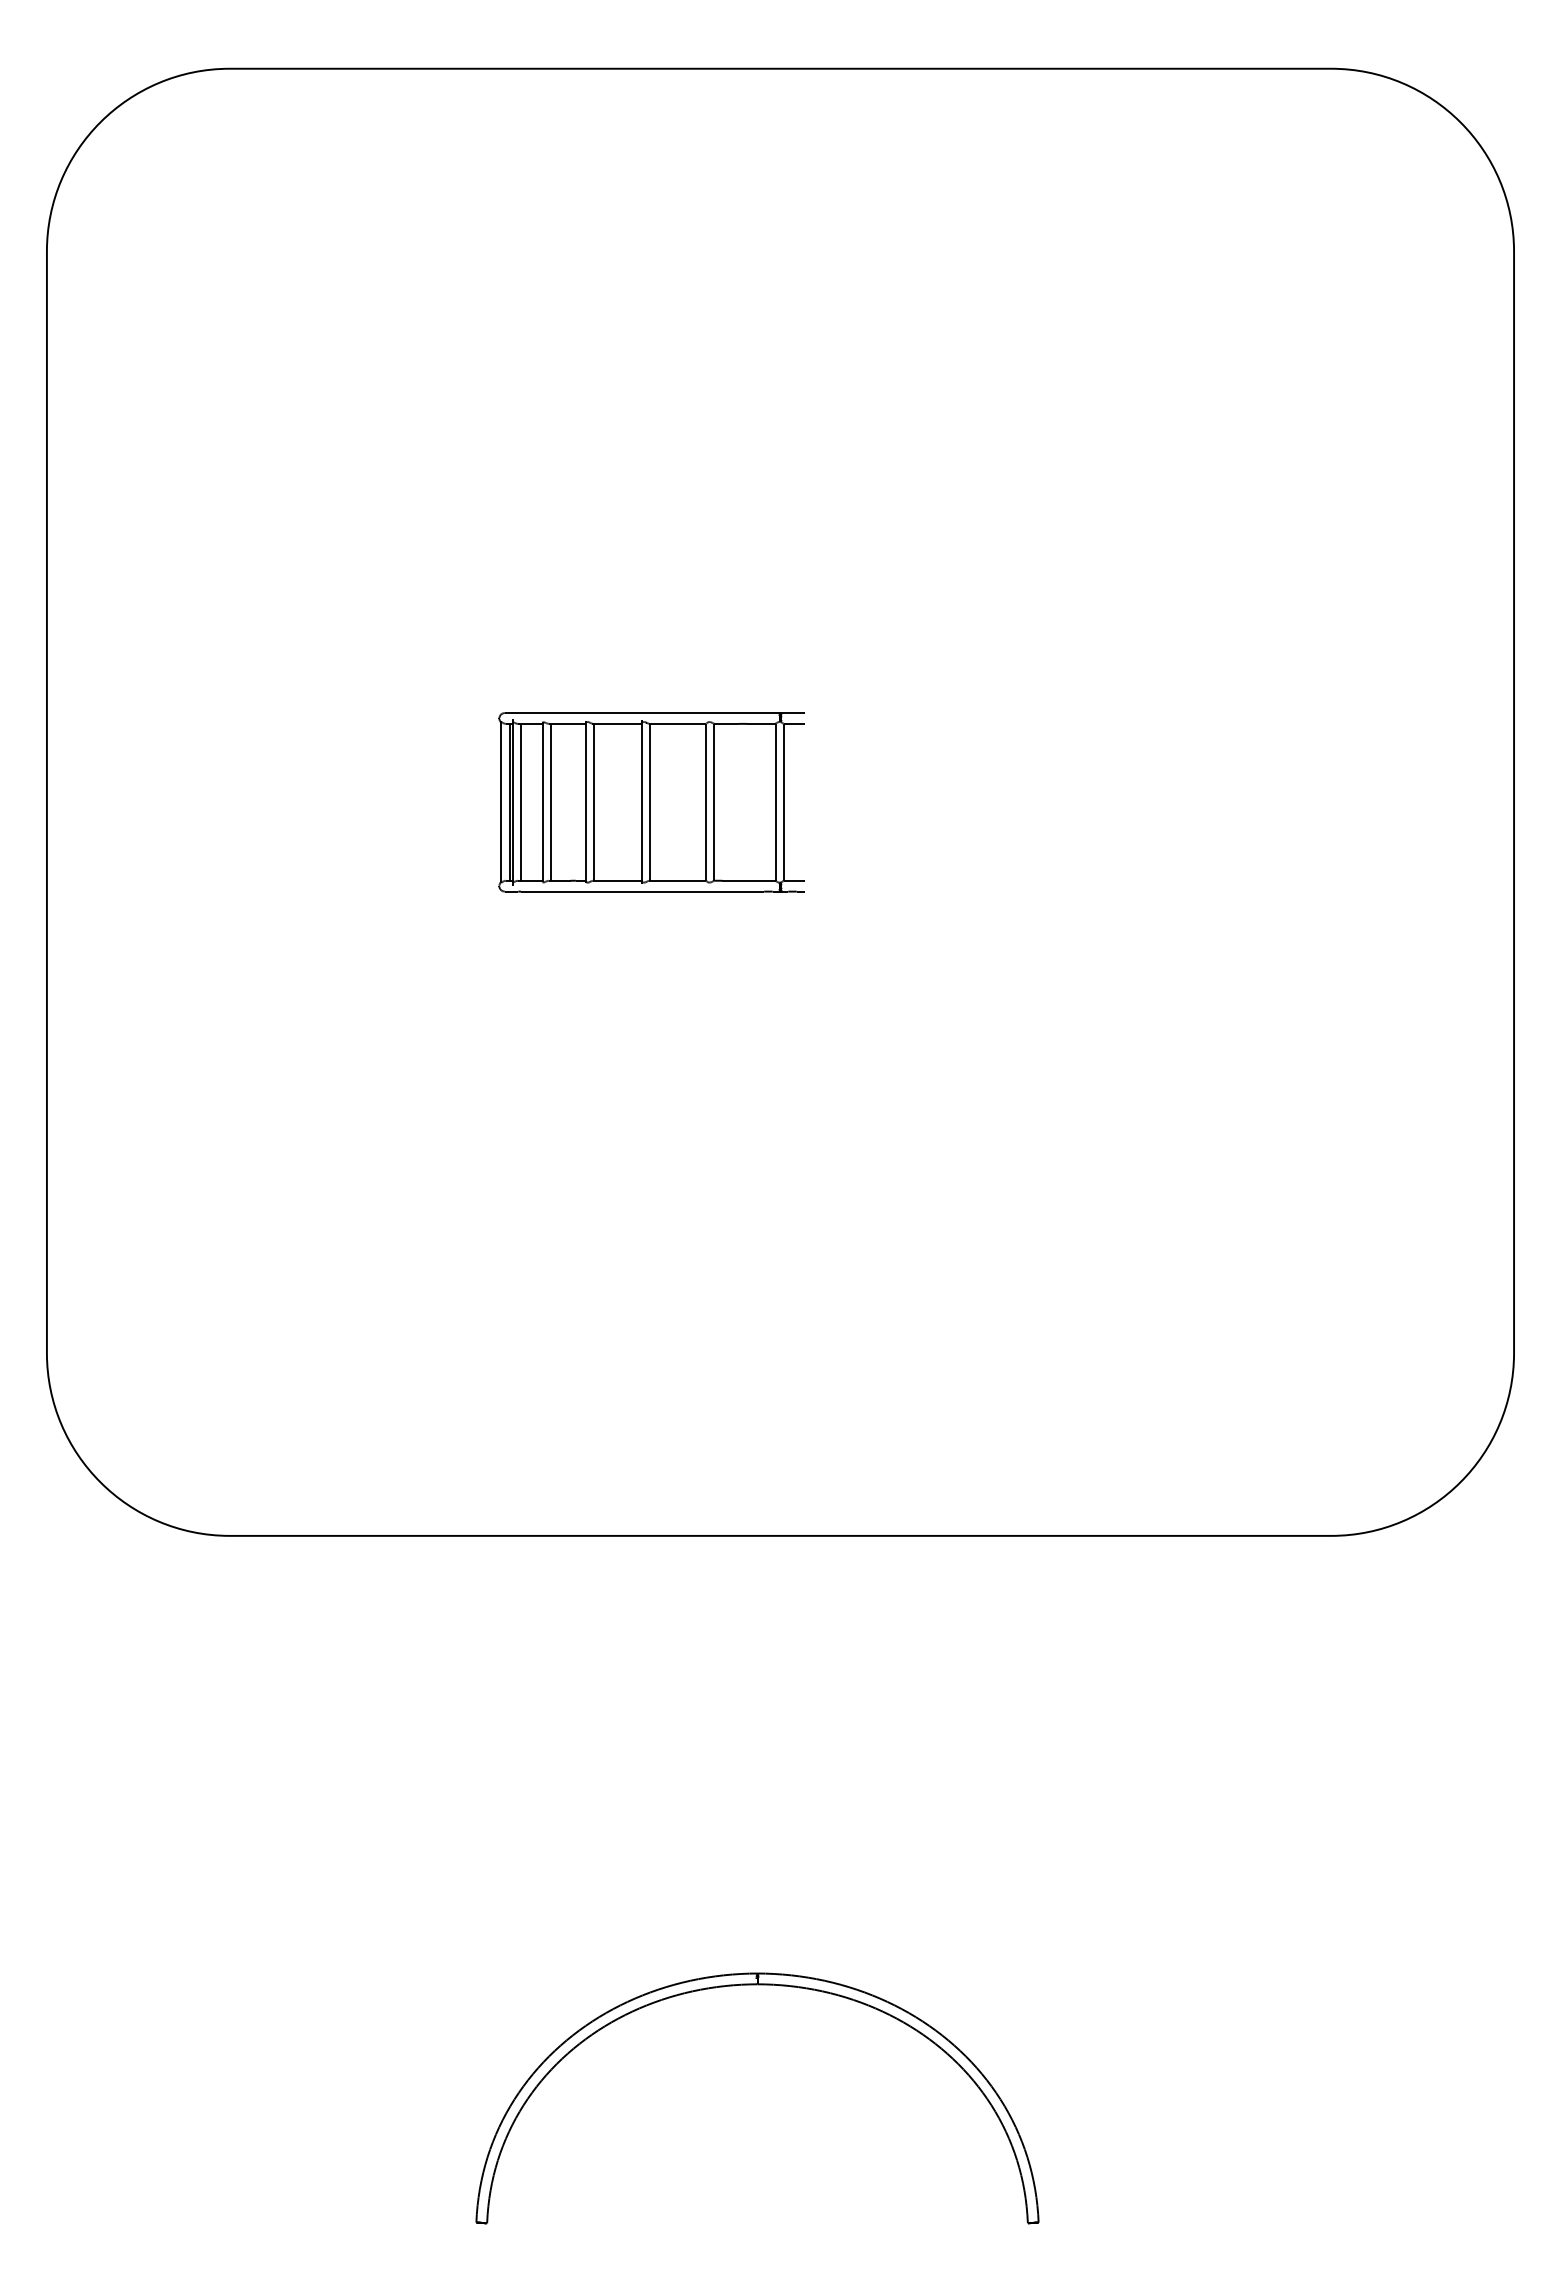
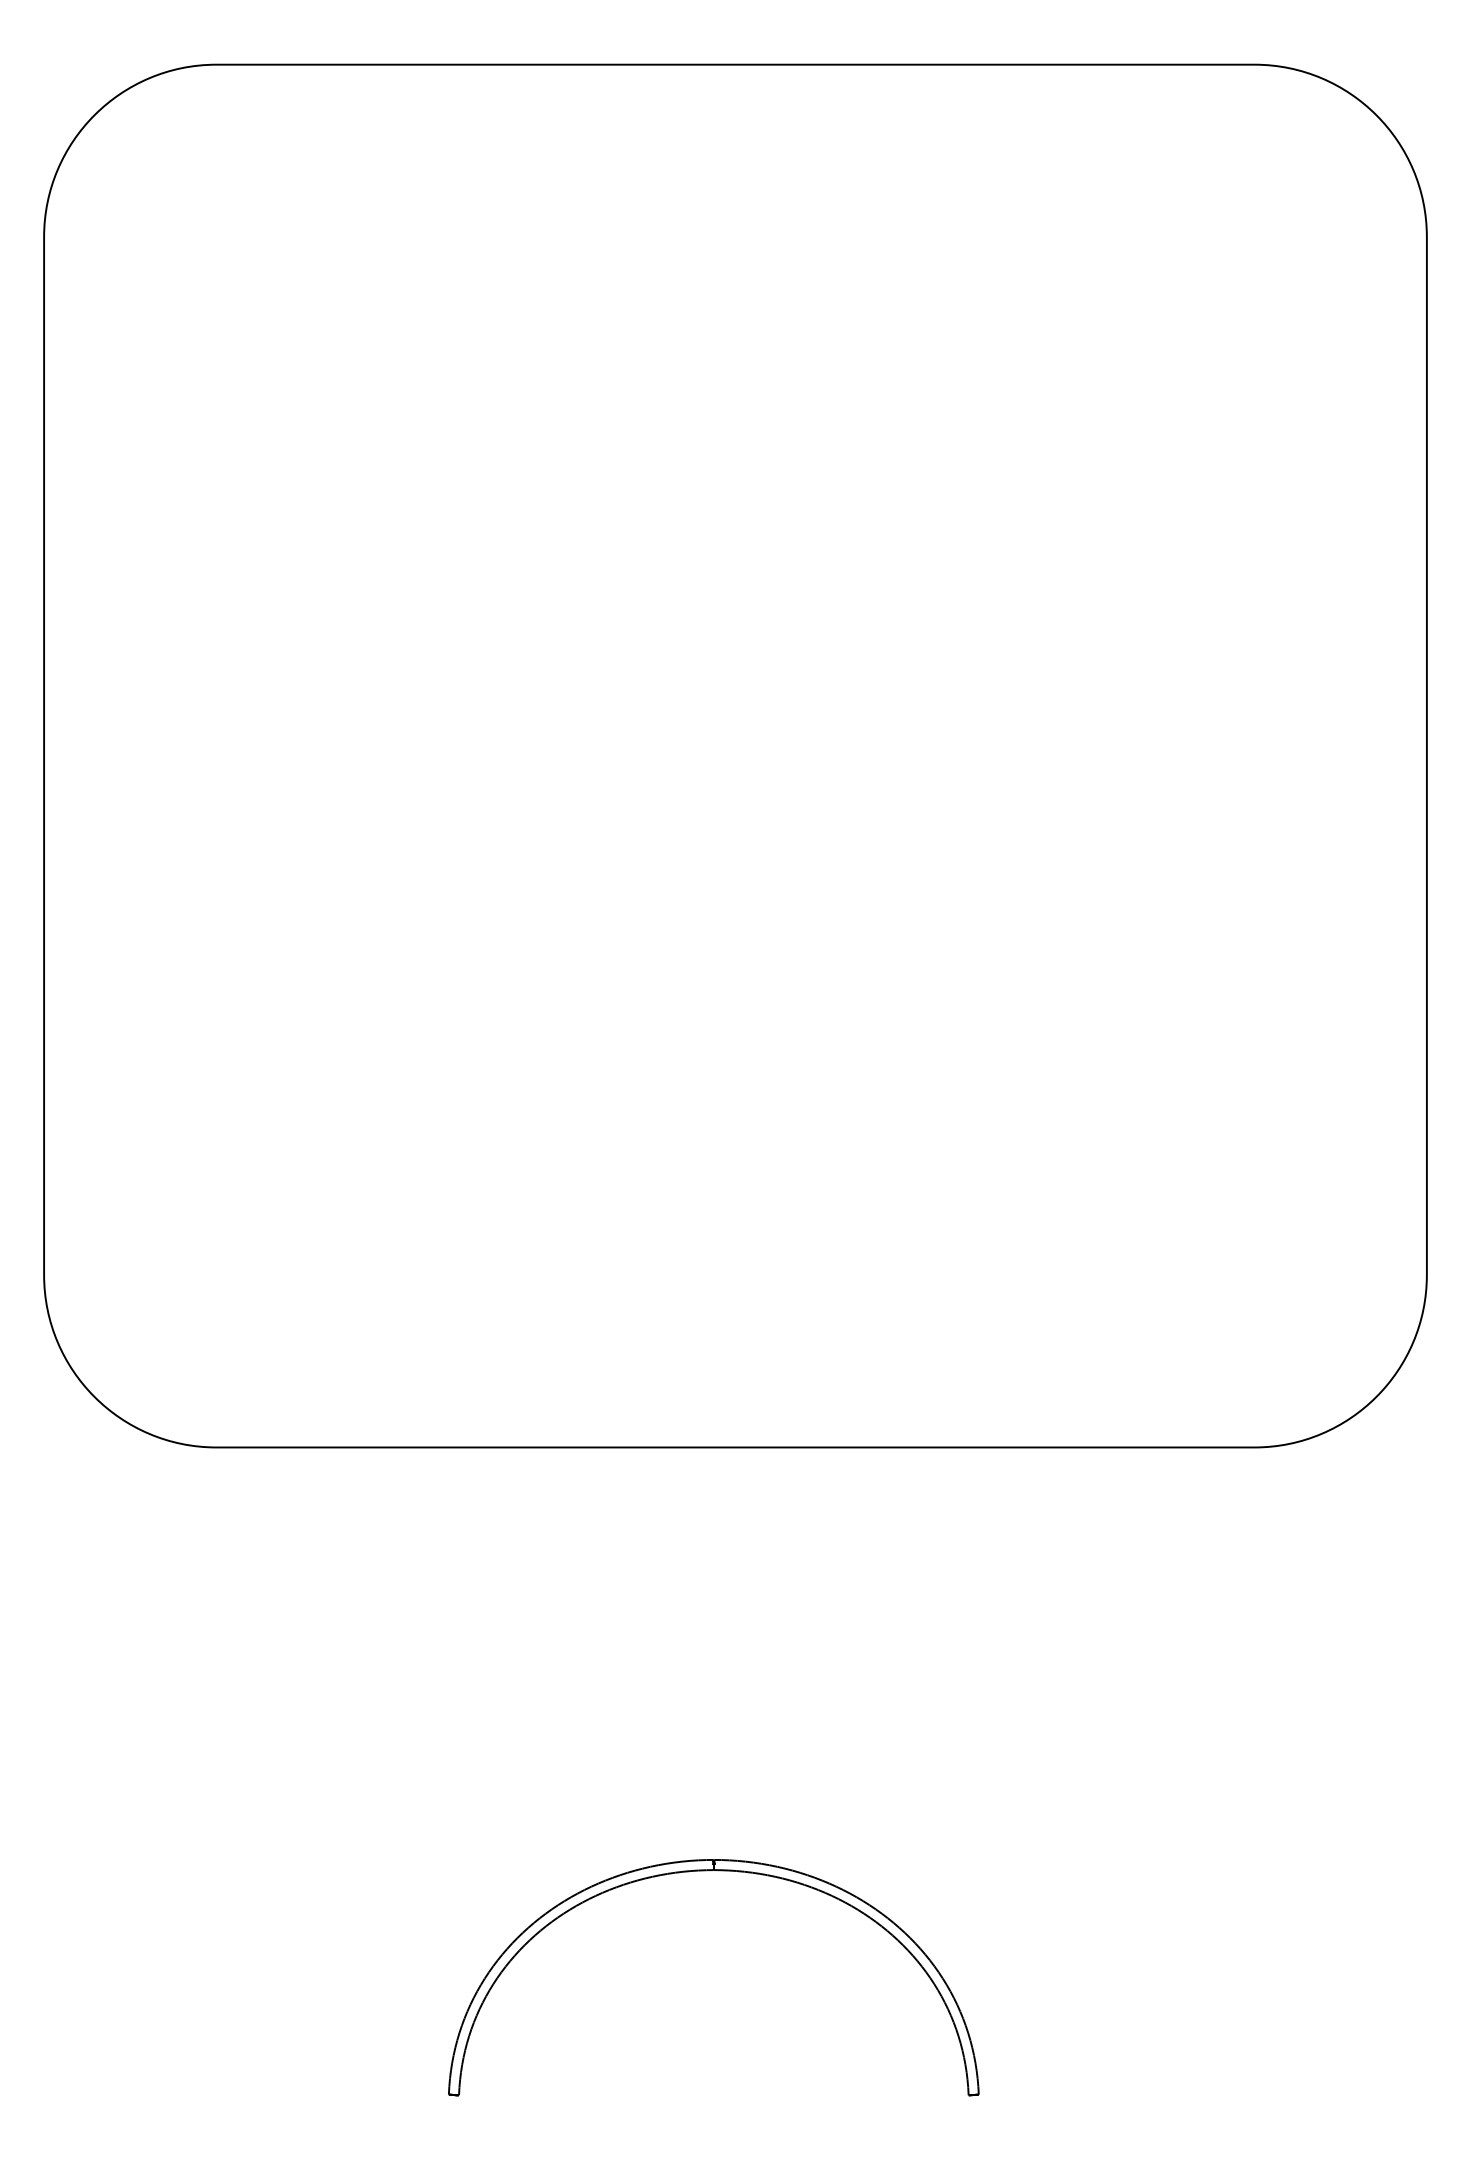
part: (651, 802) -> (613, 756), removed

